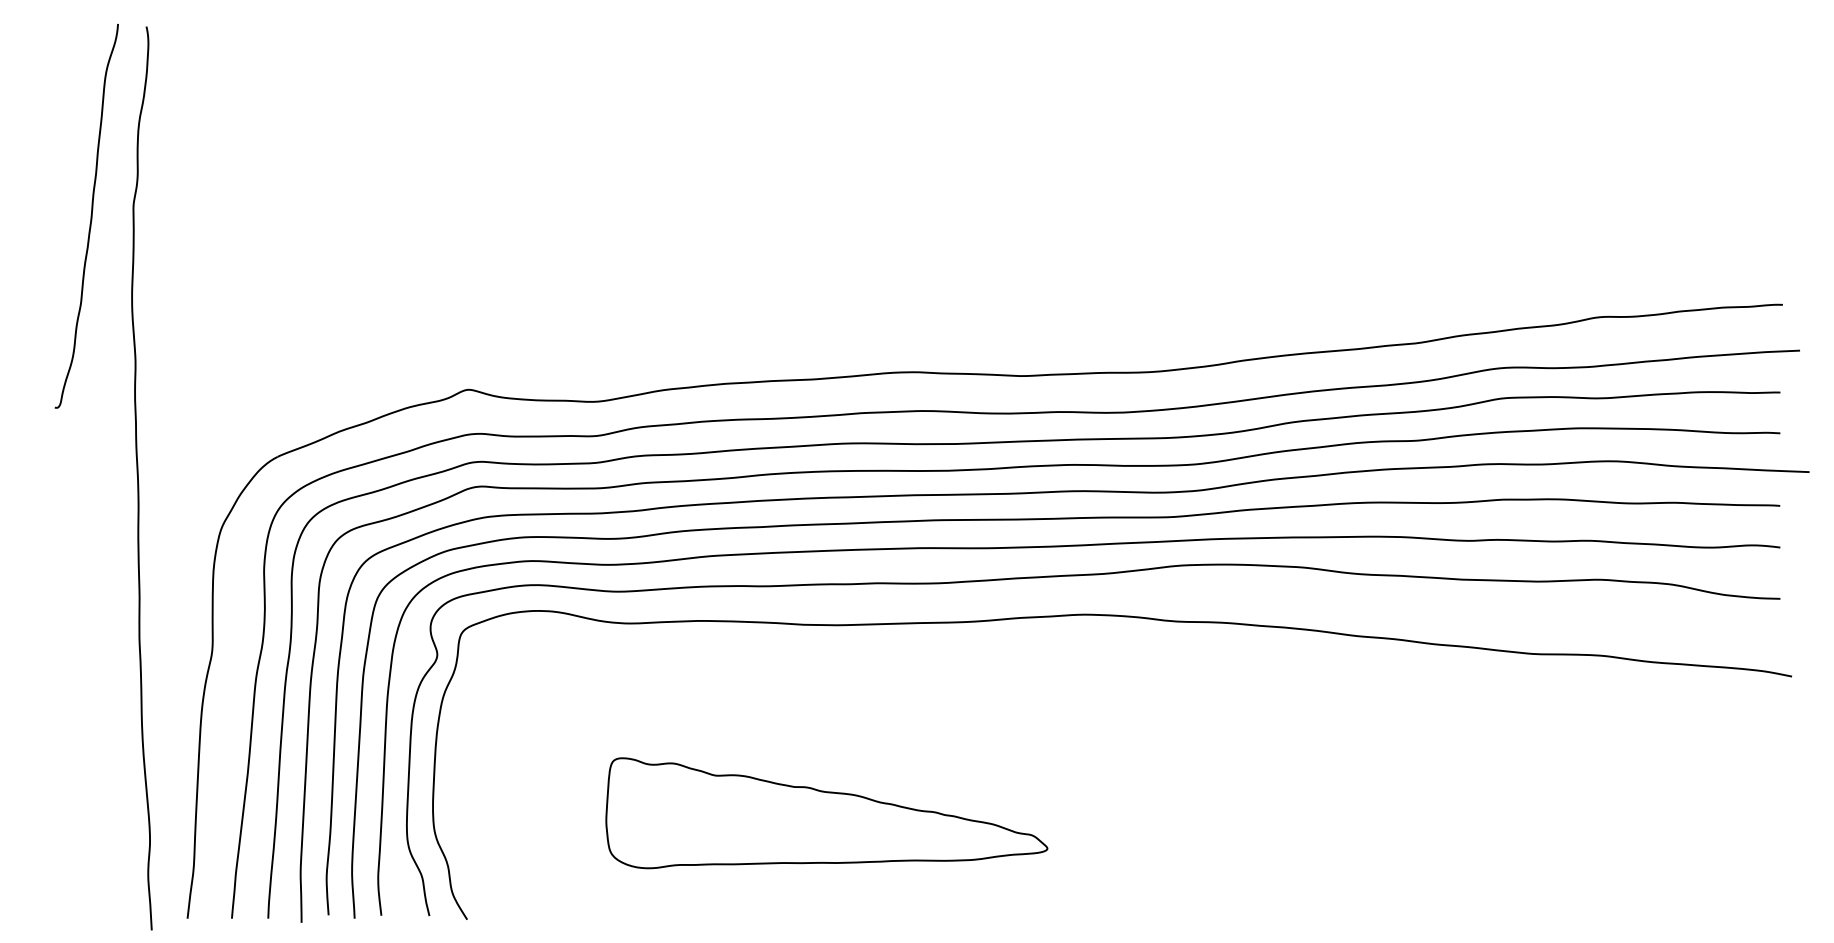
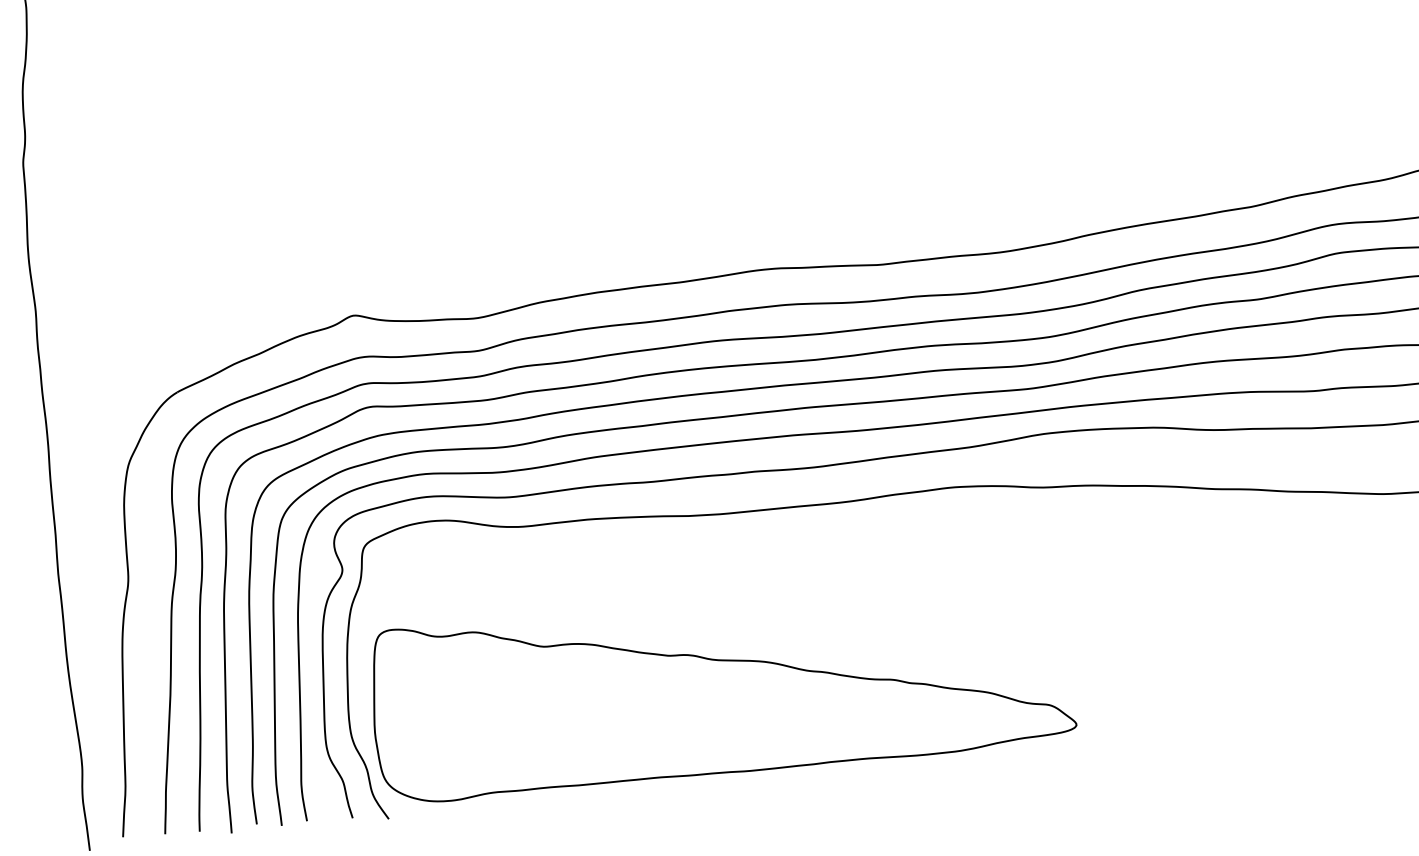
part: (826, 812) -> (722, 692), size x1.67

